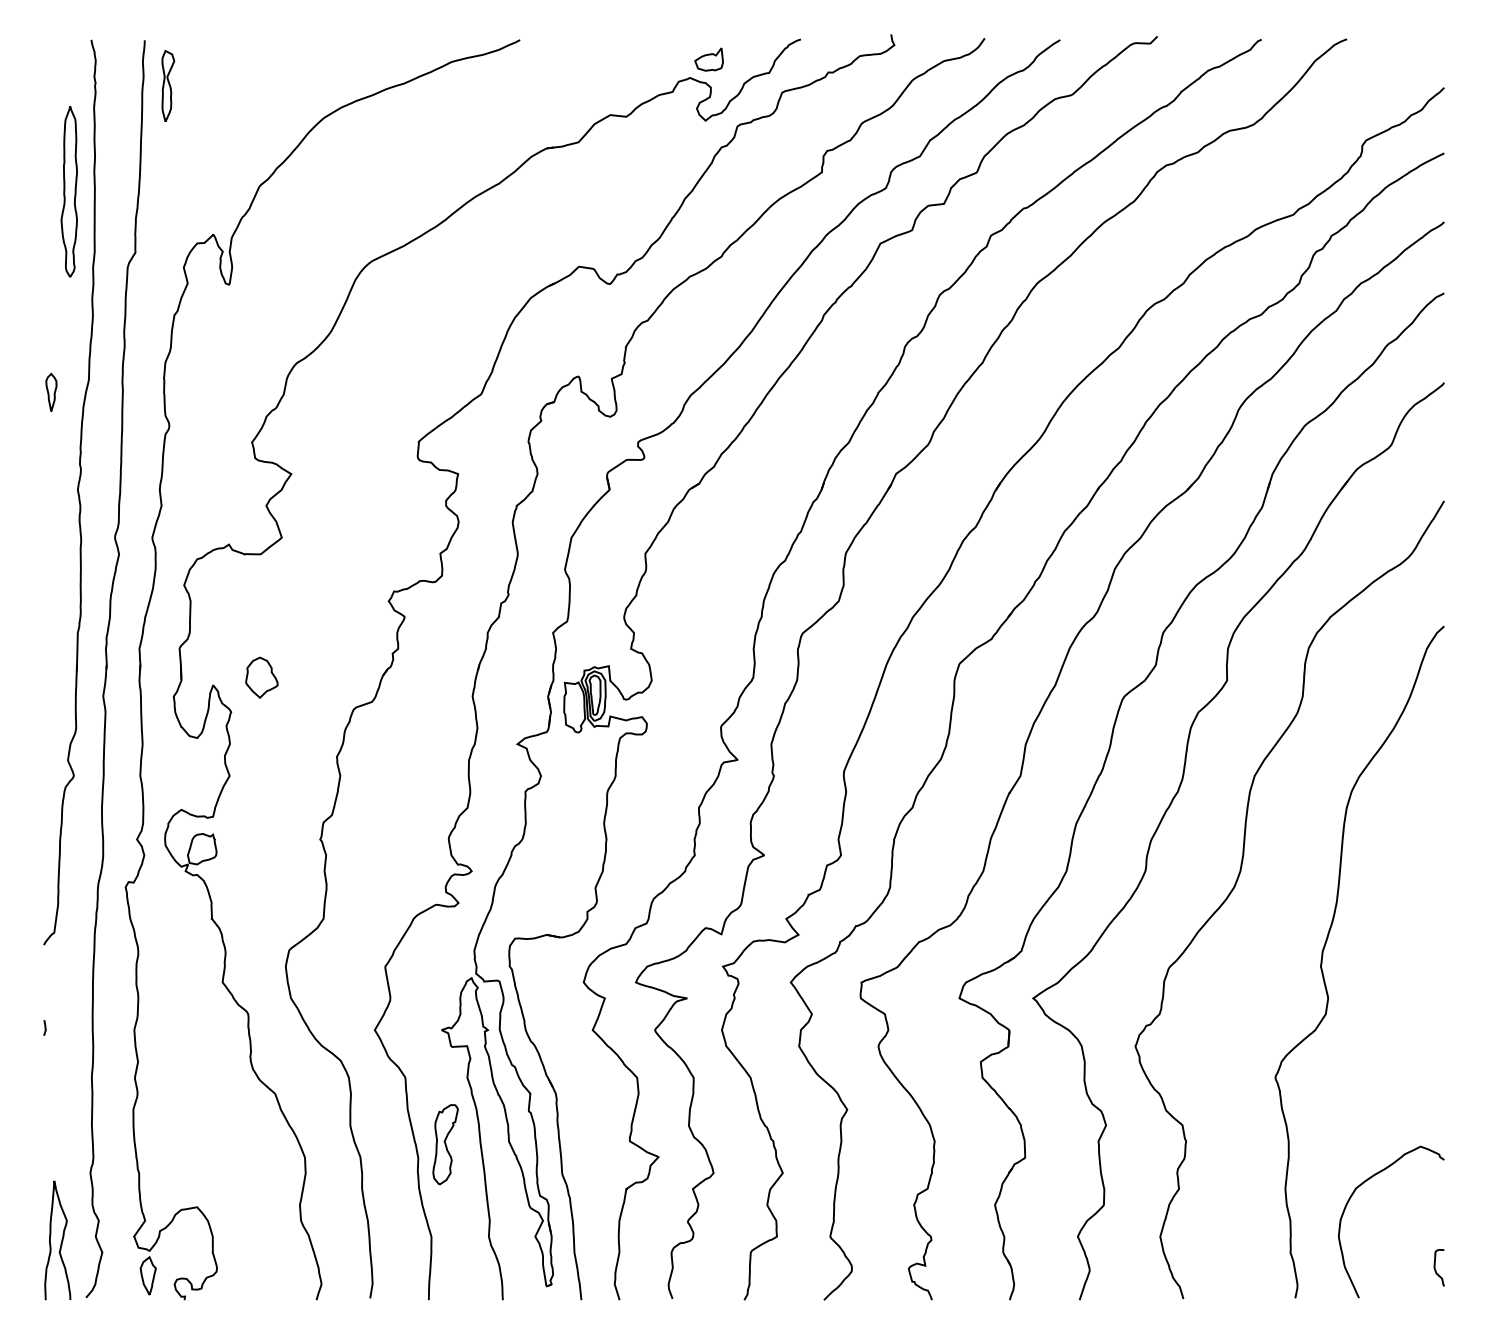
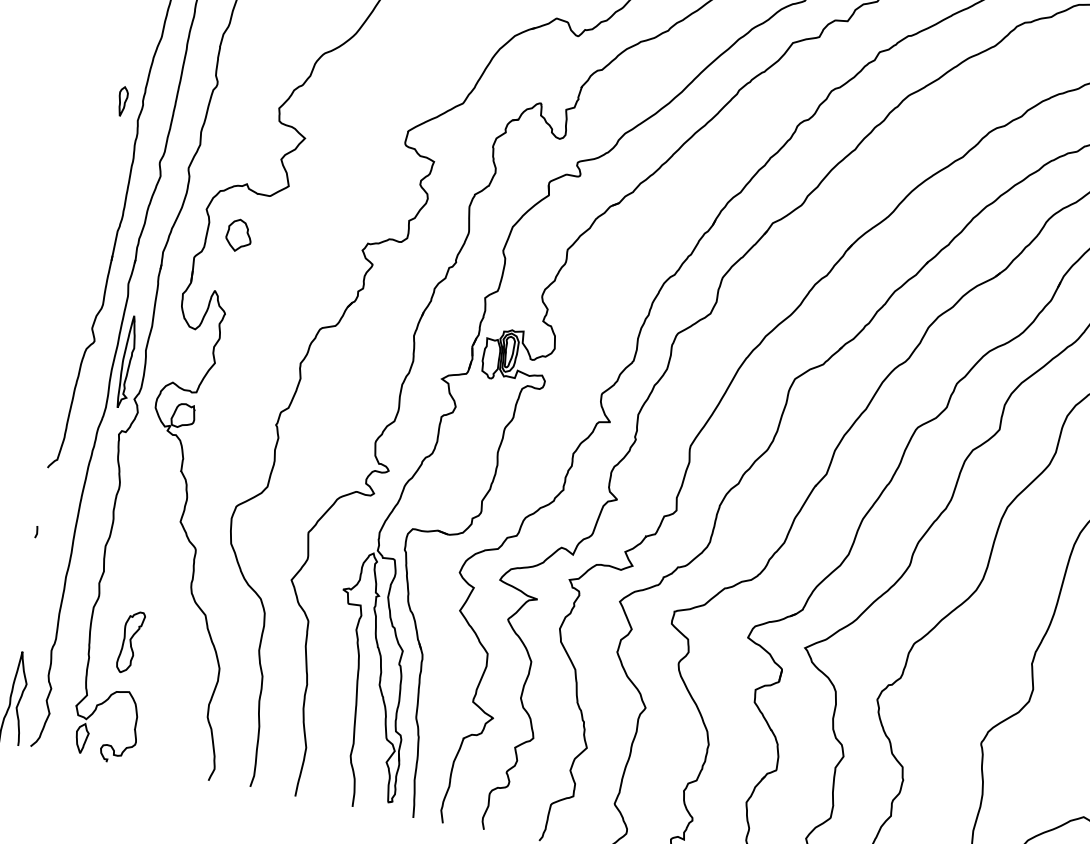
part: (51, 391) -> (122, 100), moved
part: (261, 677) -> (238, 235), moved
part: (120, 793) -> (128, 361), added
part: (445, 1144) -> (130, 642), moved

